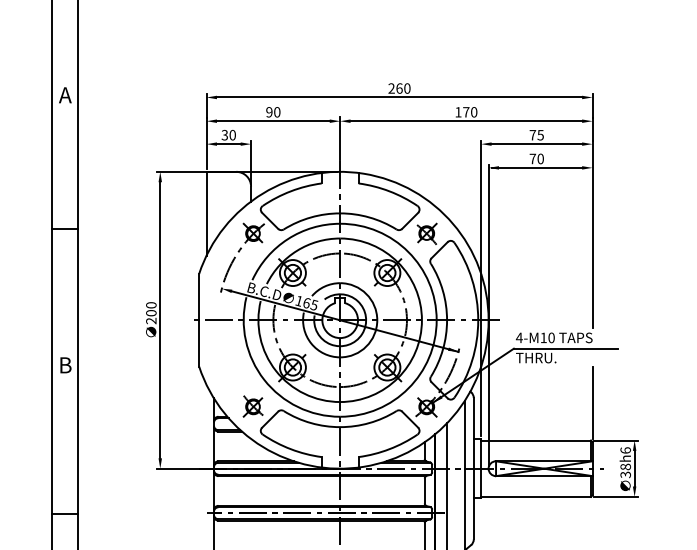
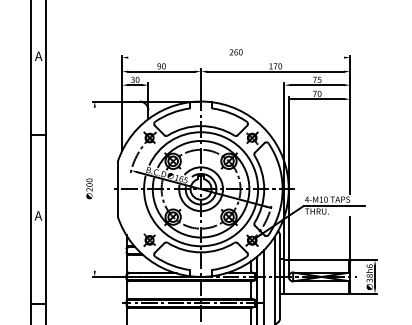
line: (400, 97) -> (236, 57), removed
line: (159, 319) -> (94, 188), removed
text: (64, 364) -> (38, 215), B -> A

